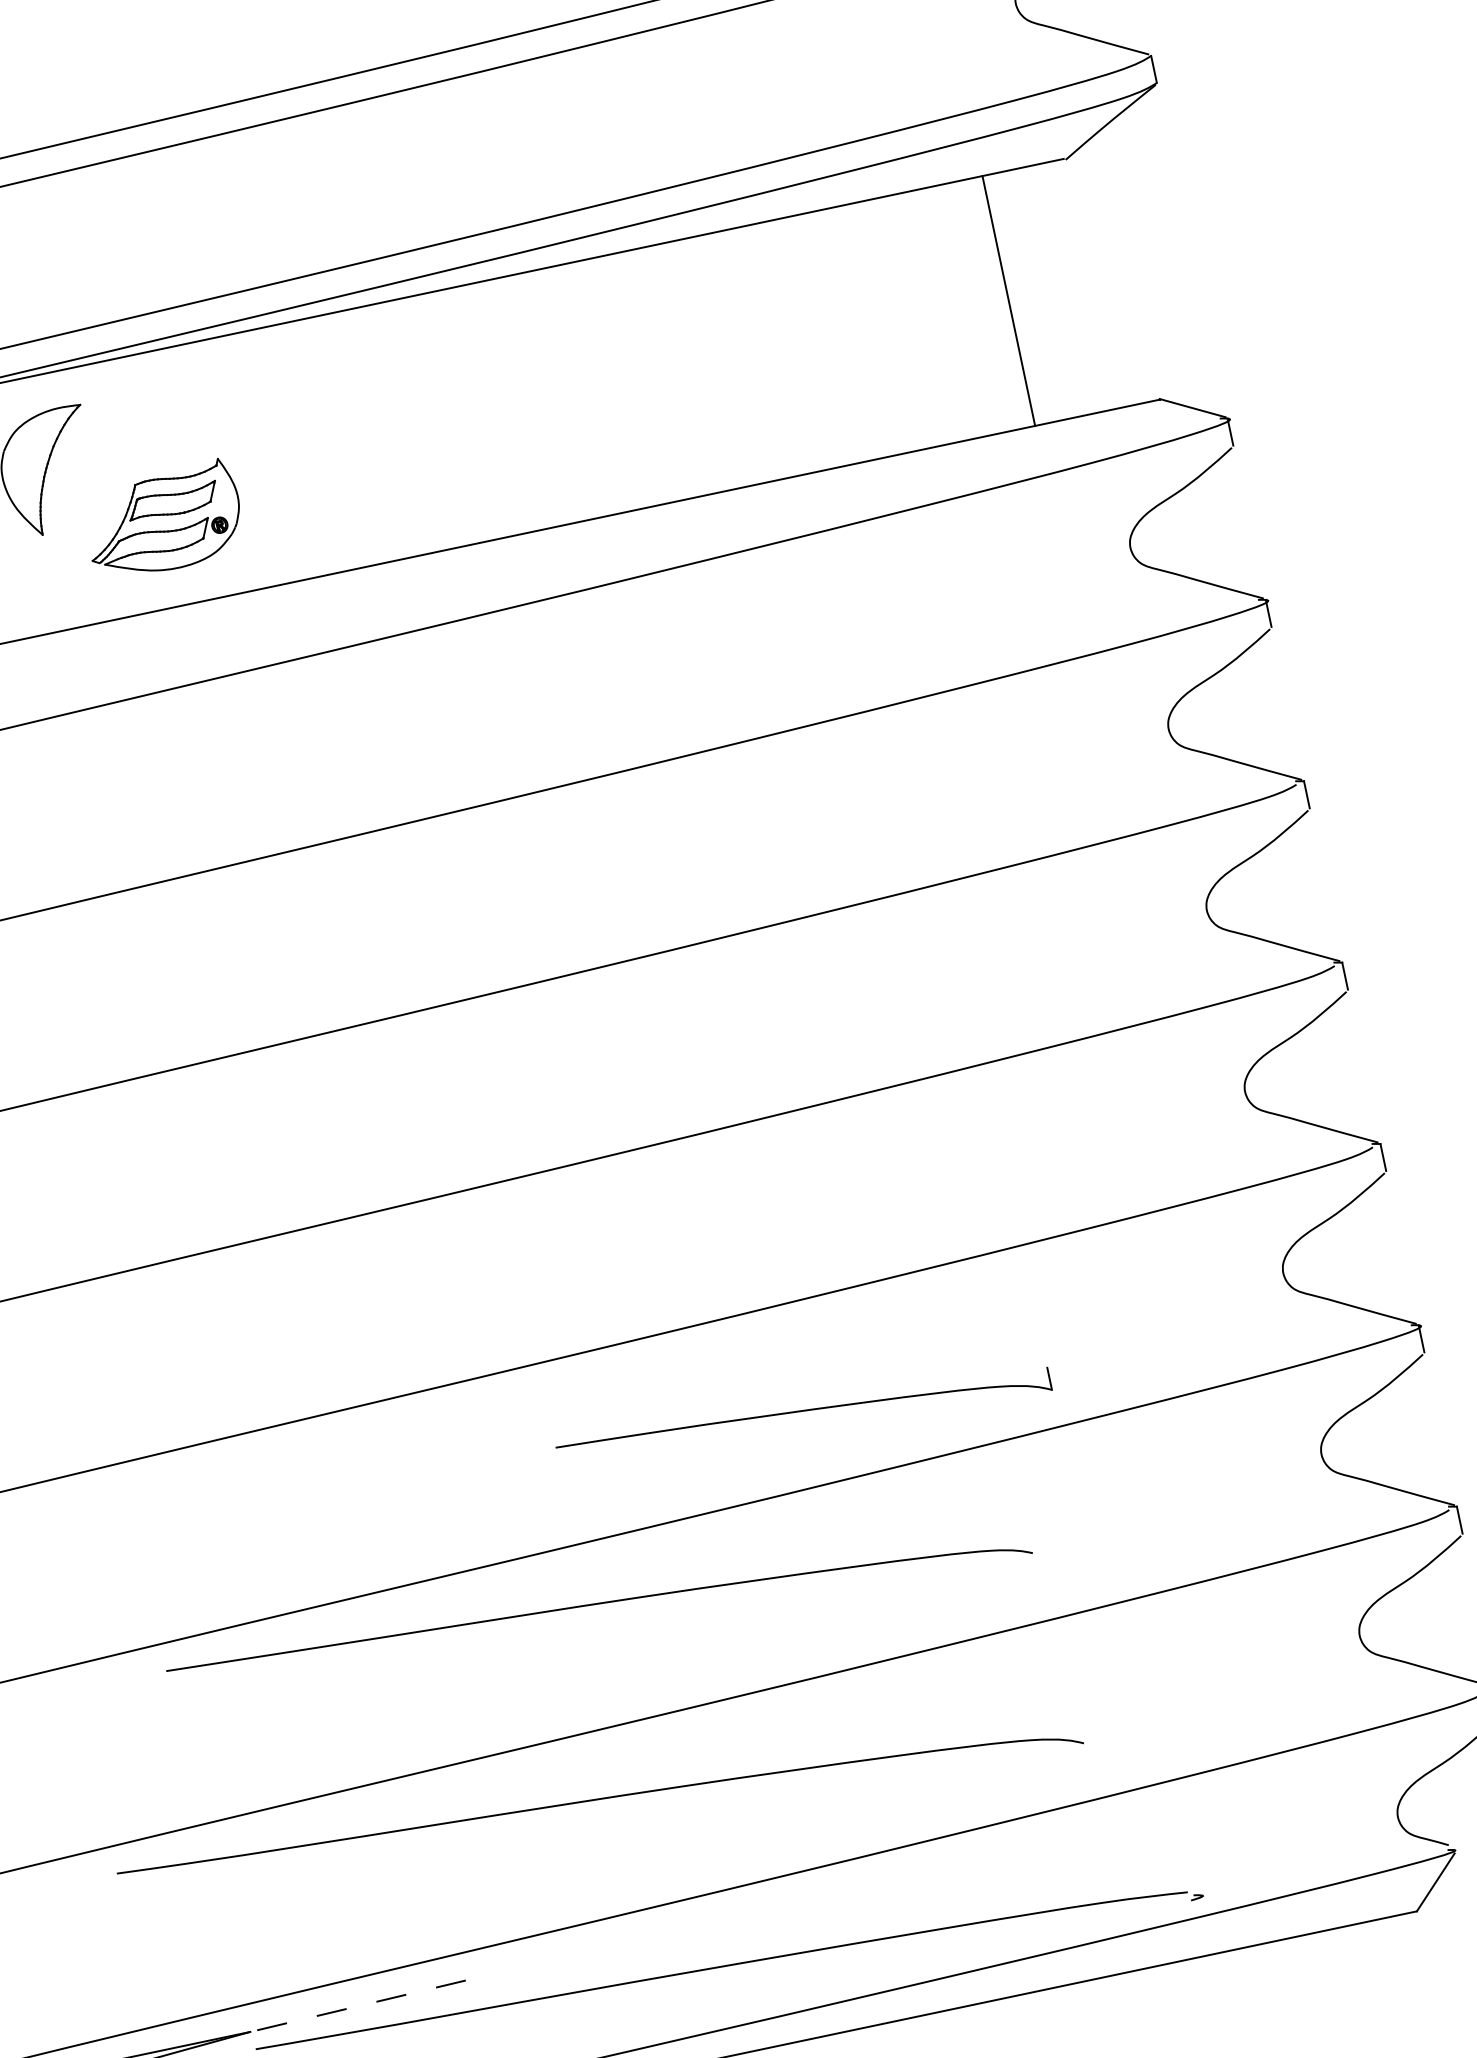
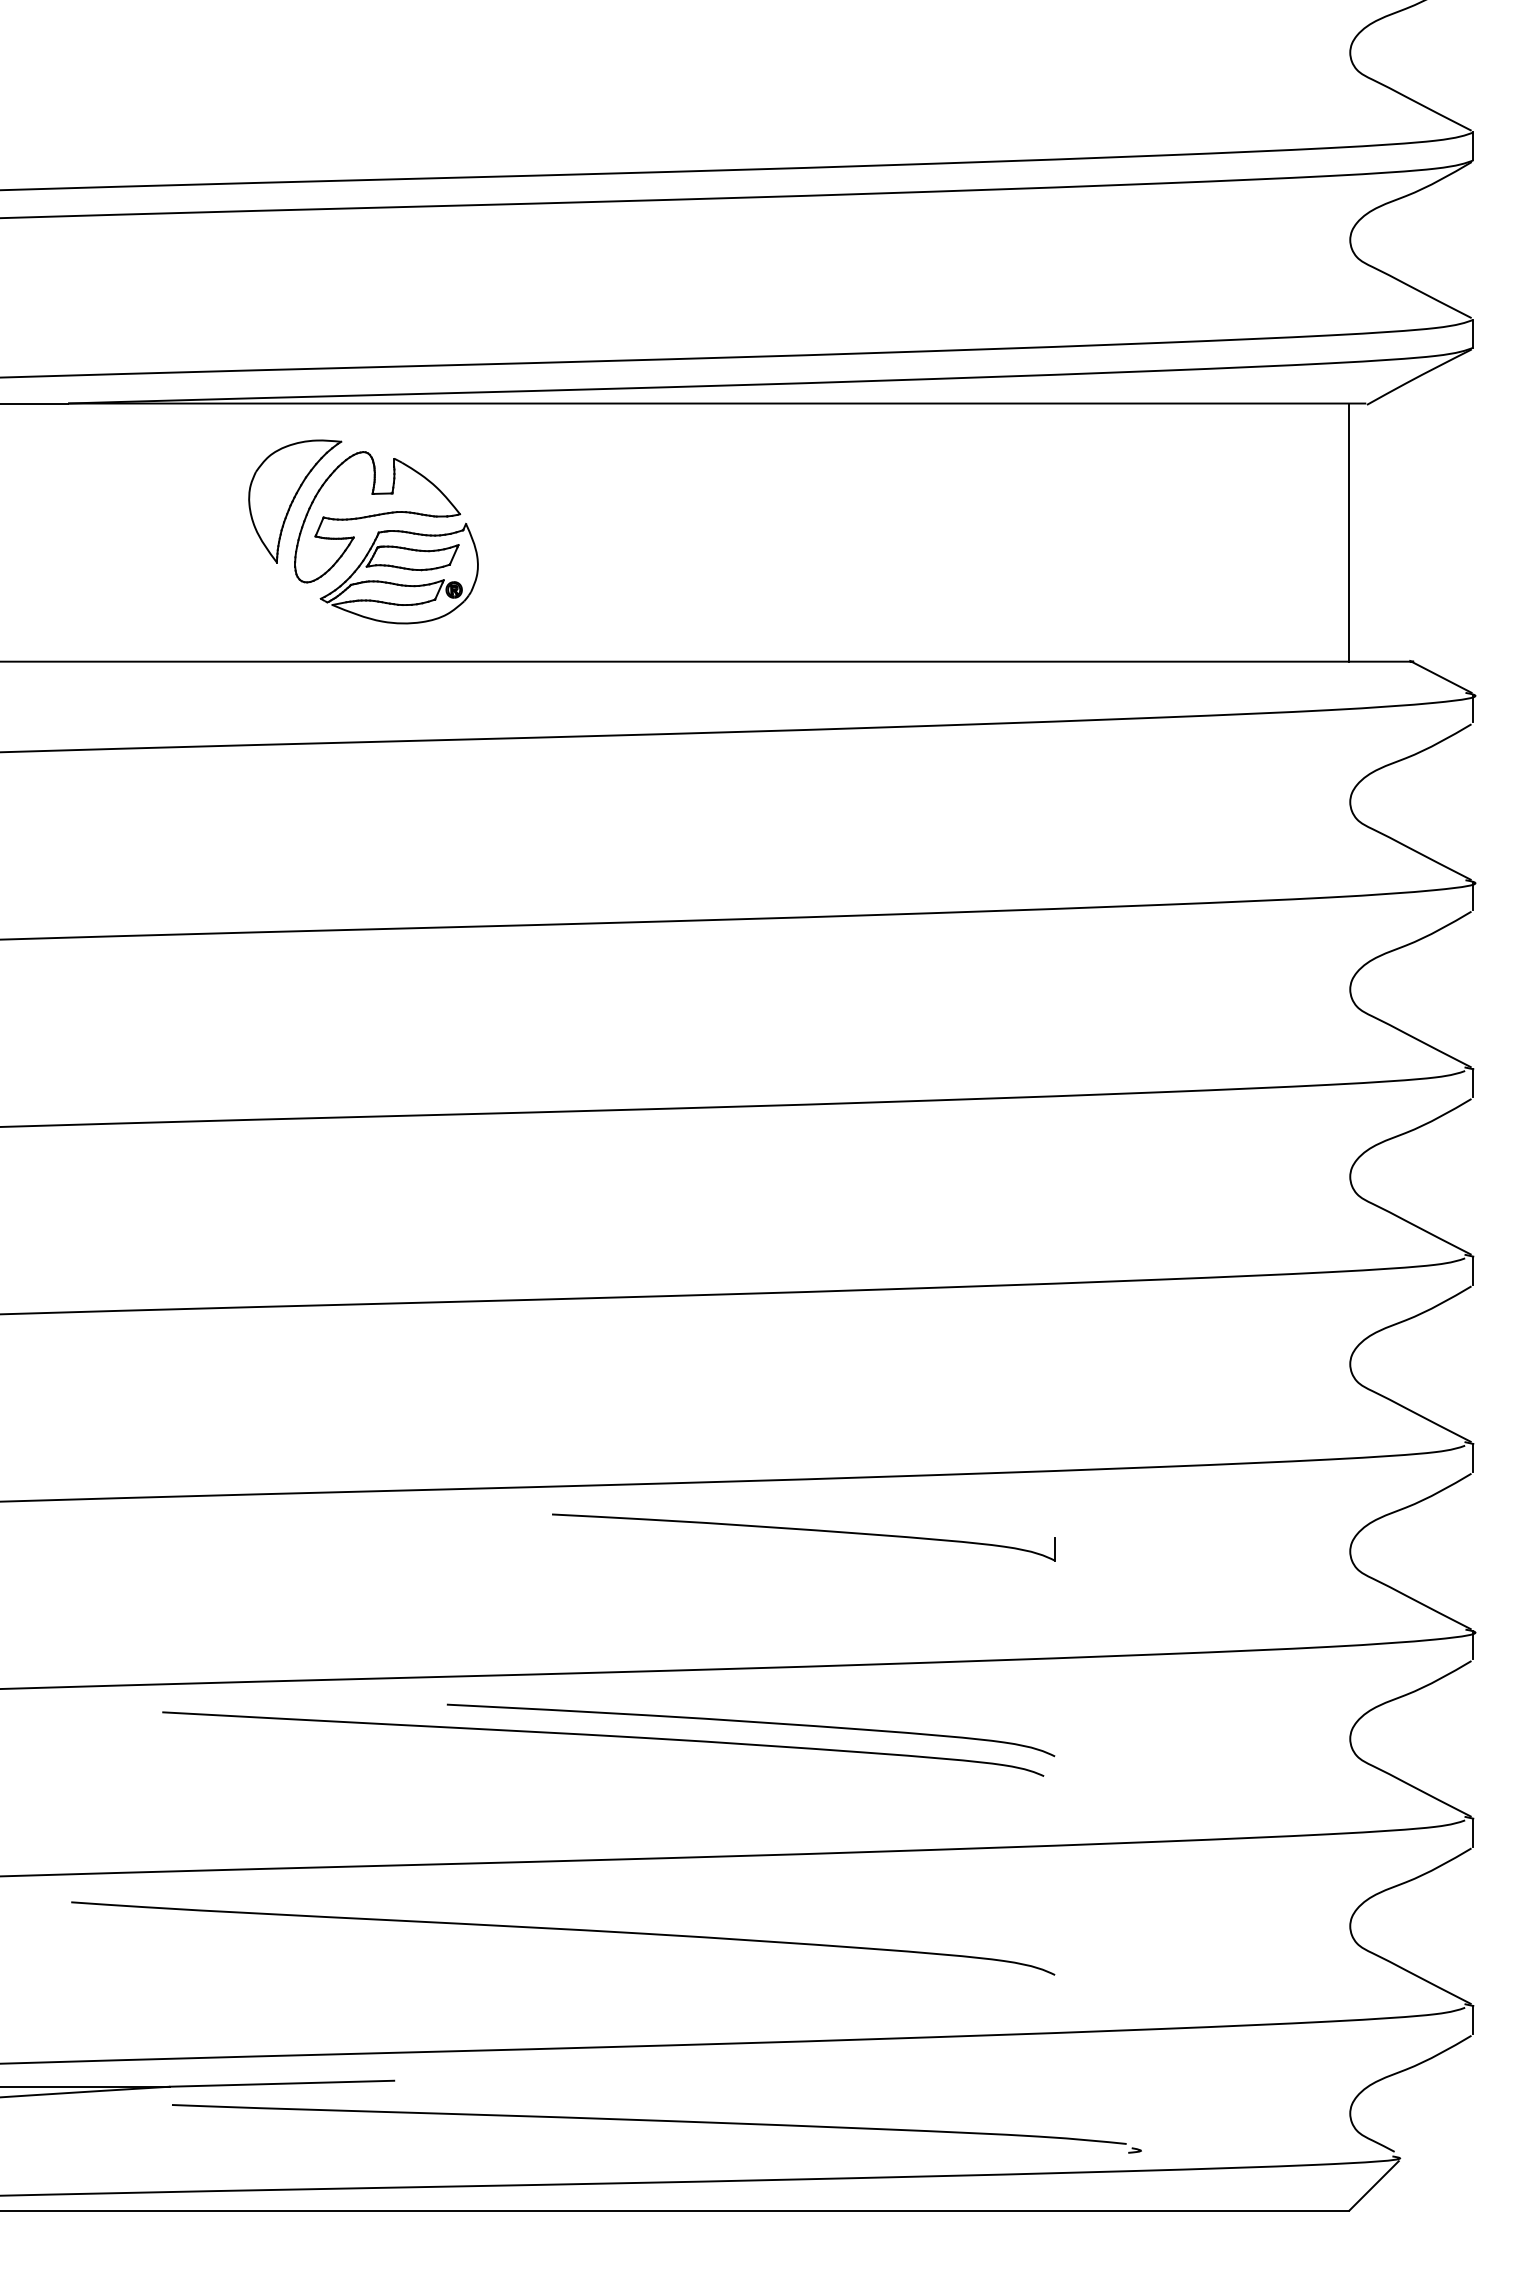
line: (1008, 300) -> (1349, 532), moved
part: (130, 470) -> (377, 517), added
part: (802, 1411) -> (803, 1530), moved
curve: (737, 1561) -> (750, 1722), added
line: (358, 2005) -> (282, 2083), dashed -> solid

